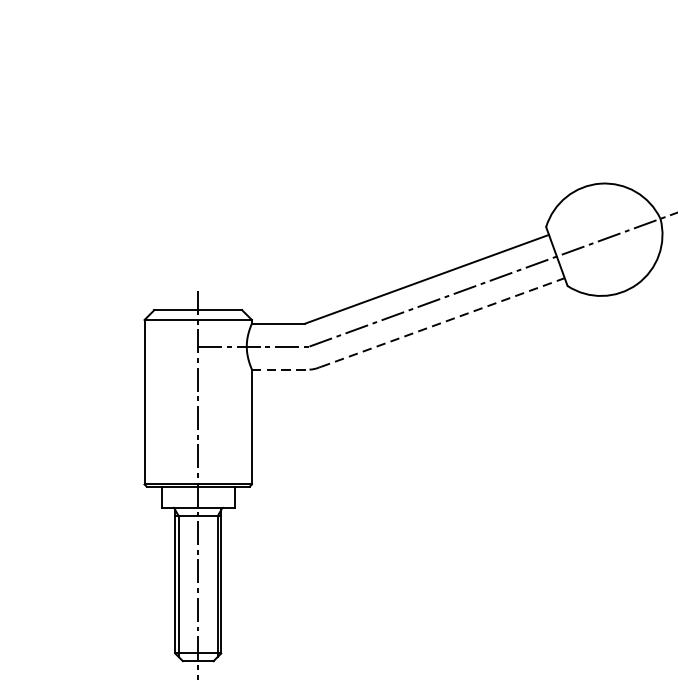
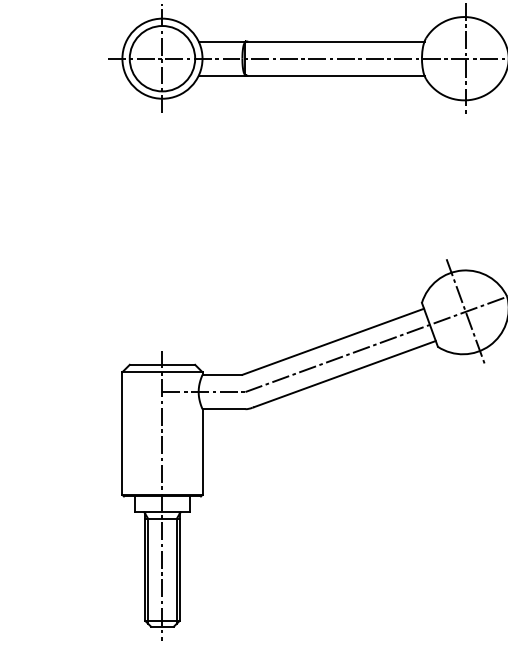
line: (604, 238) -> (465, 311), added
line: (442, 323) -> (344, 374), dashed -> solid
line: (281, 369) -> (224, 409), dashed -> solid

